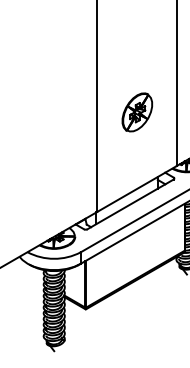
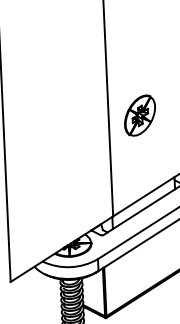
part: (137, 112) -> (140, 115), moved

